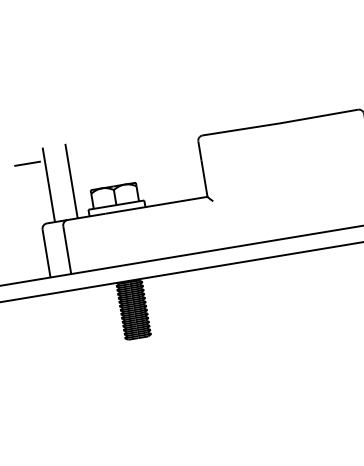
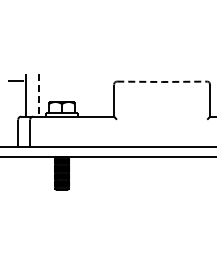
line: (281, 124) -> (162, 82), solid -> dashed
line: (72, 181) -> (39, 95), solid -> dashed

